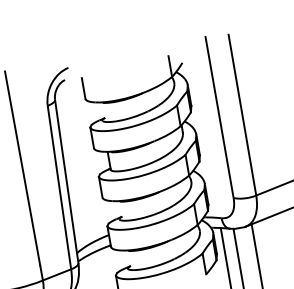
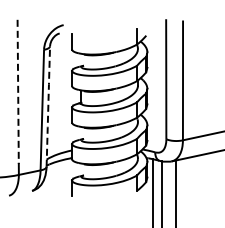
line: (23, 169) -> (18, 92), solid -> dashed
line: (66, 181) -> (48, 106), solid -> dashed

